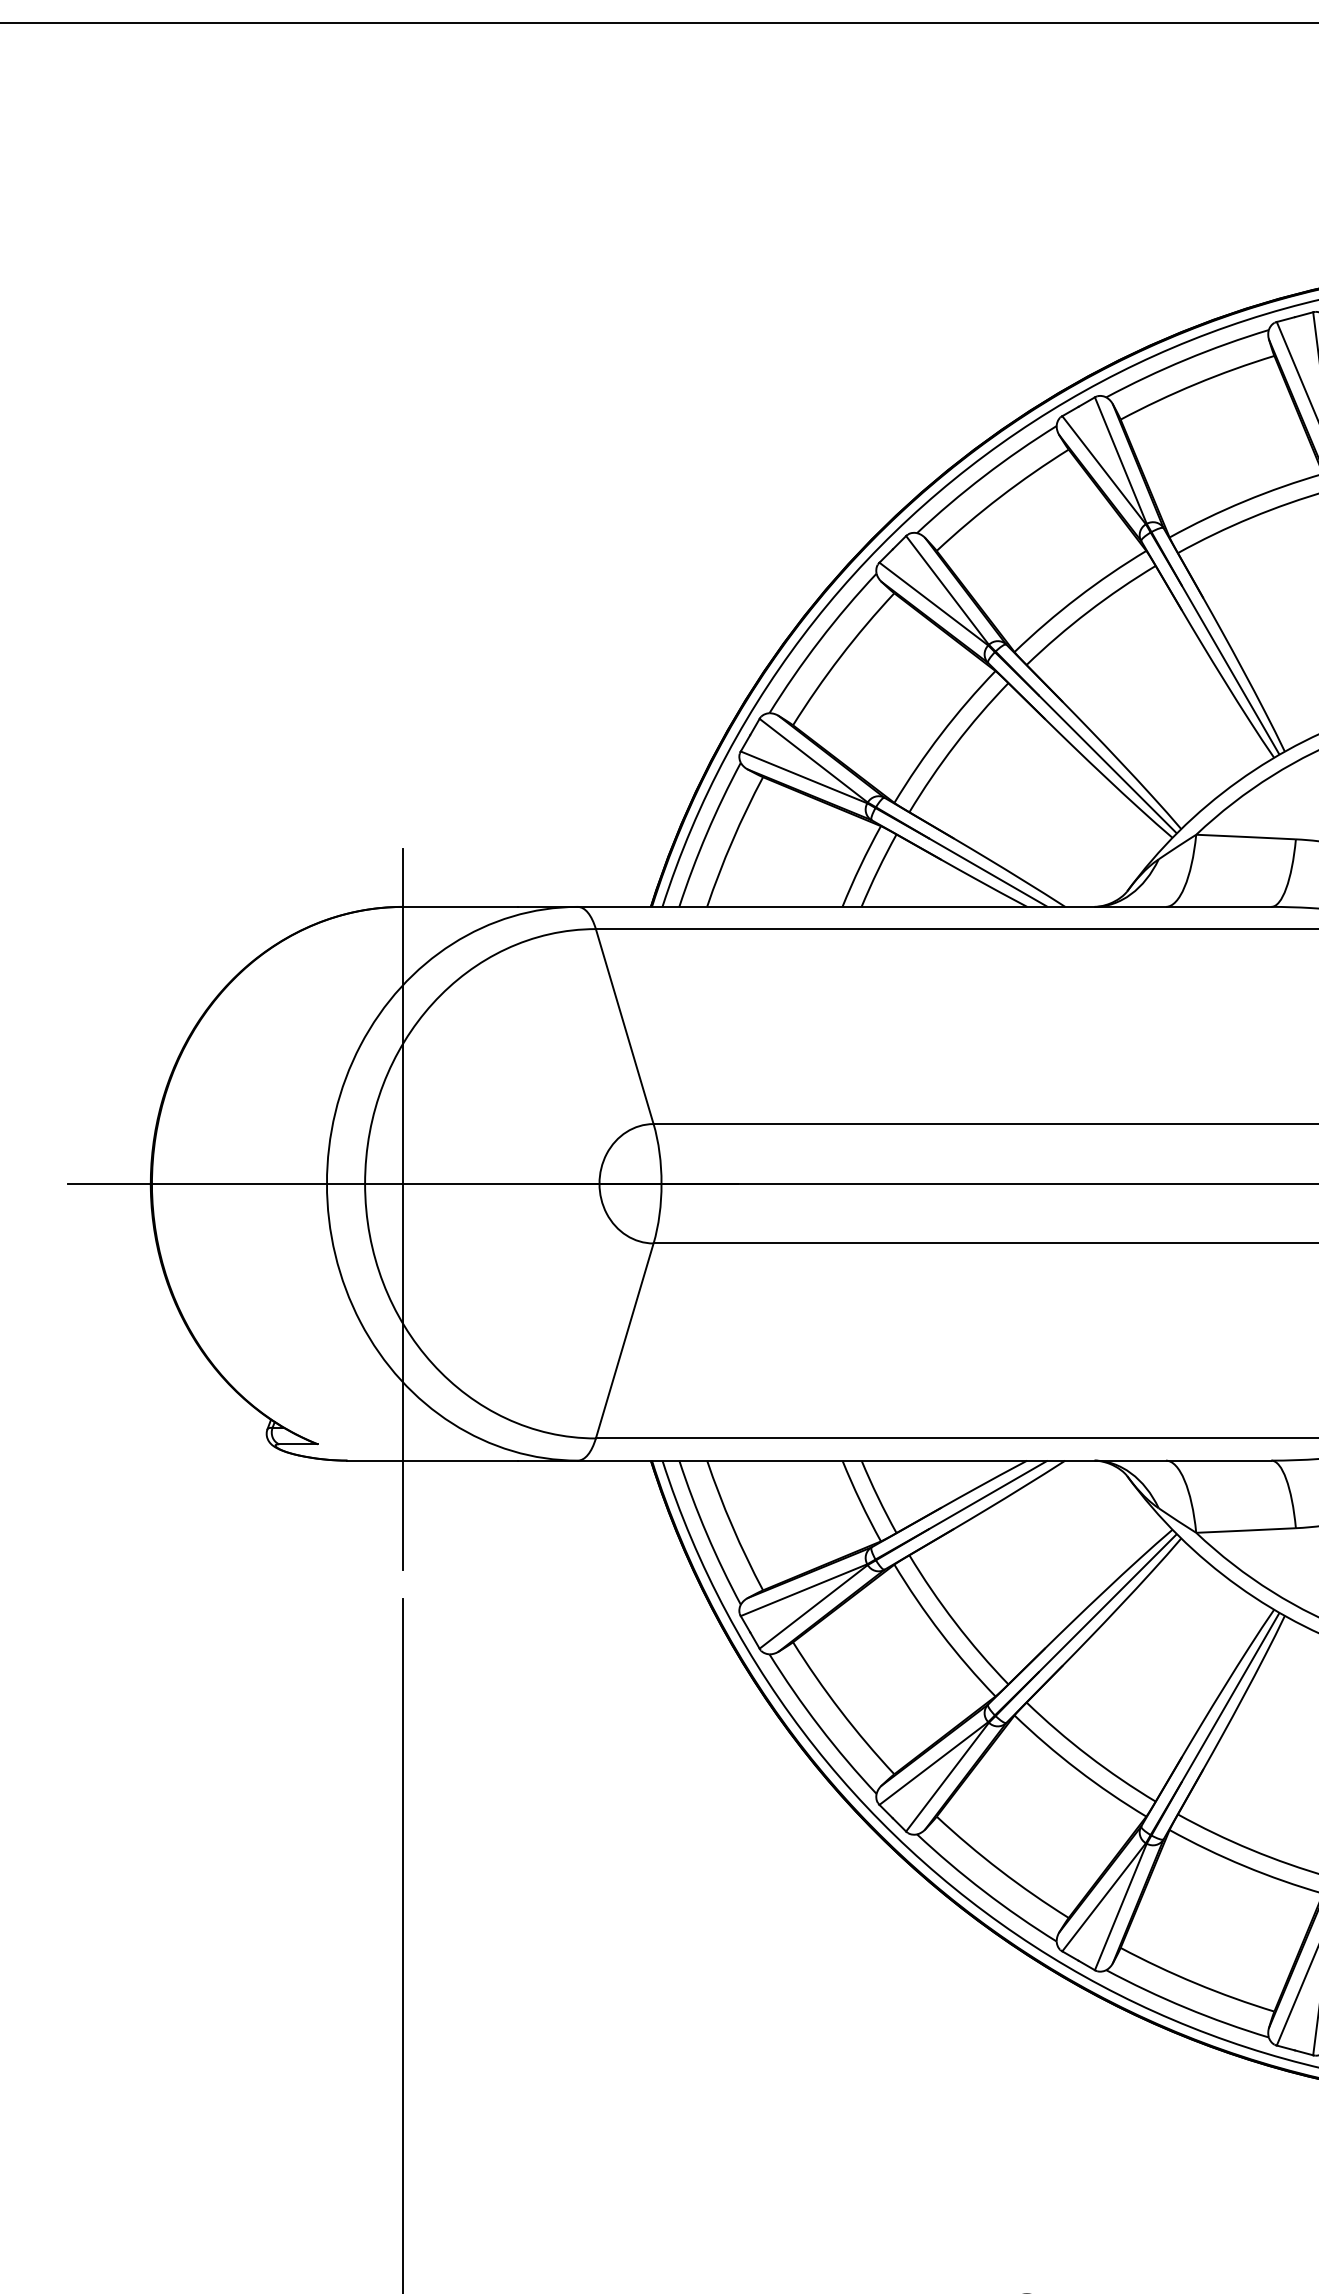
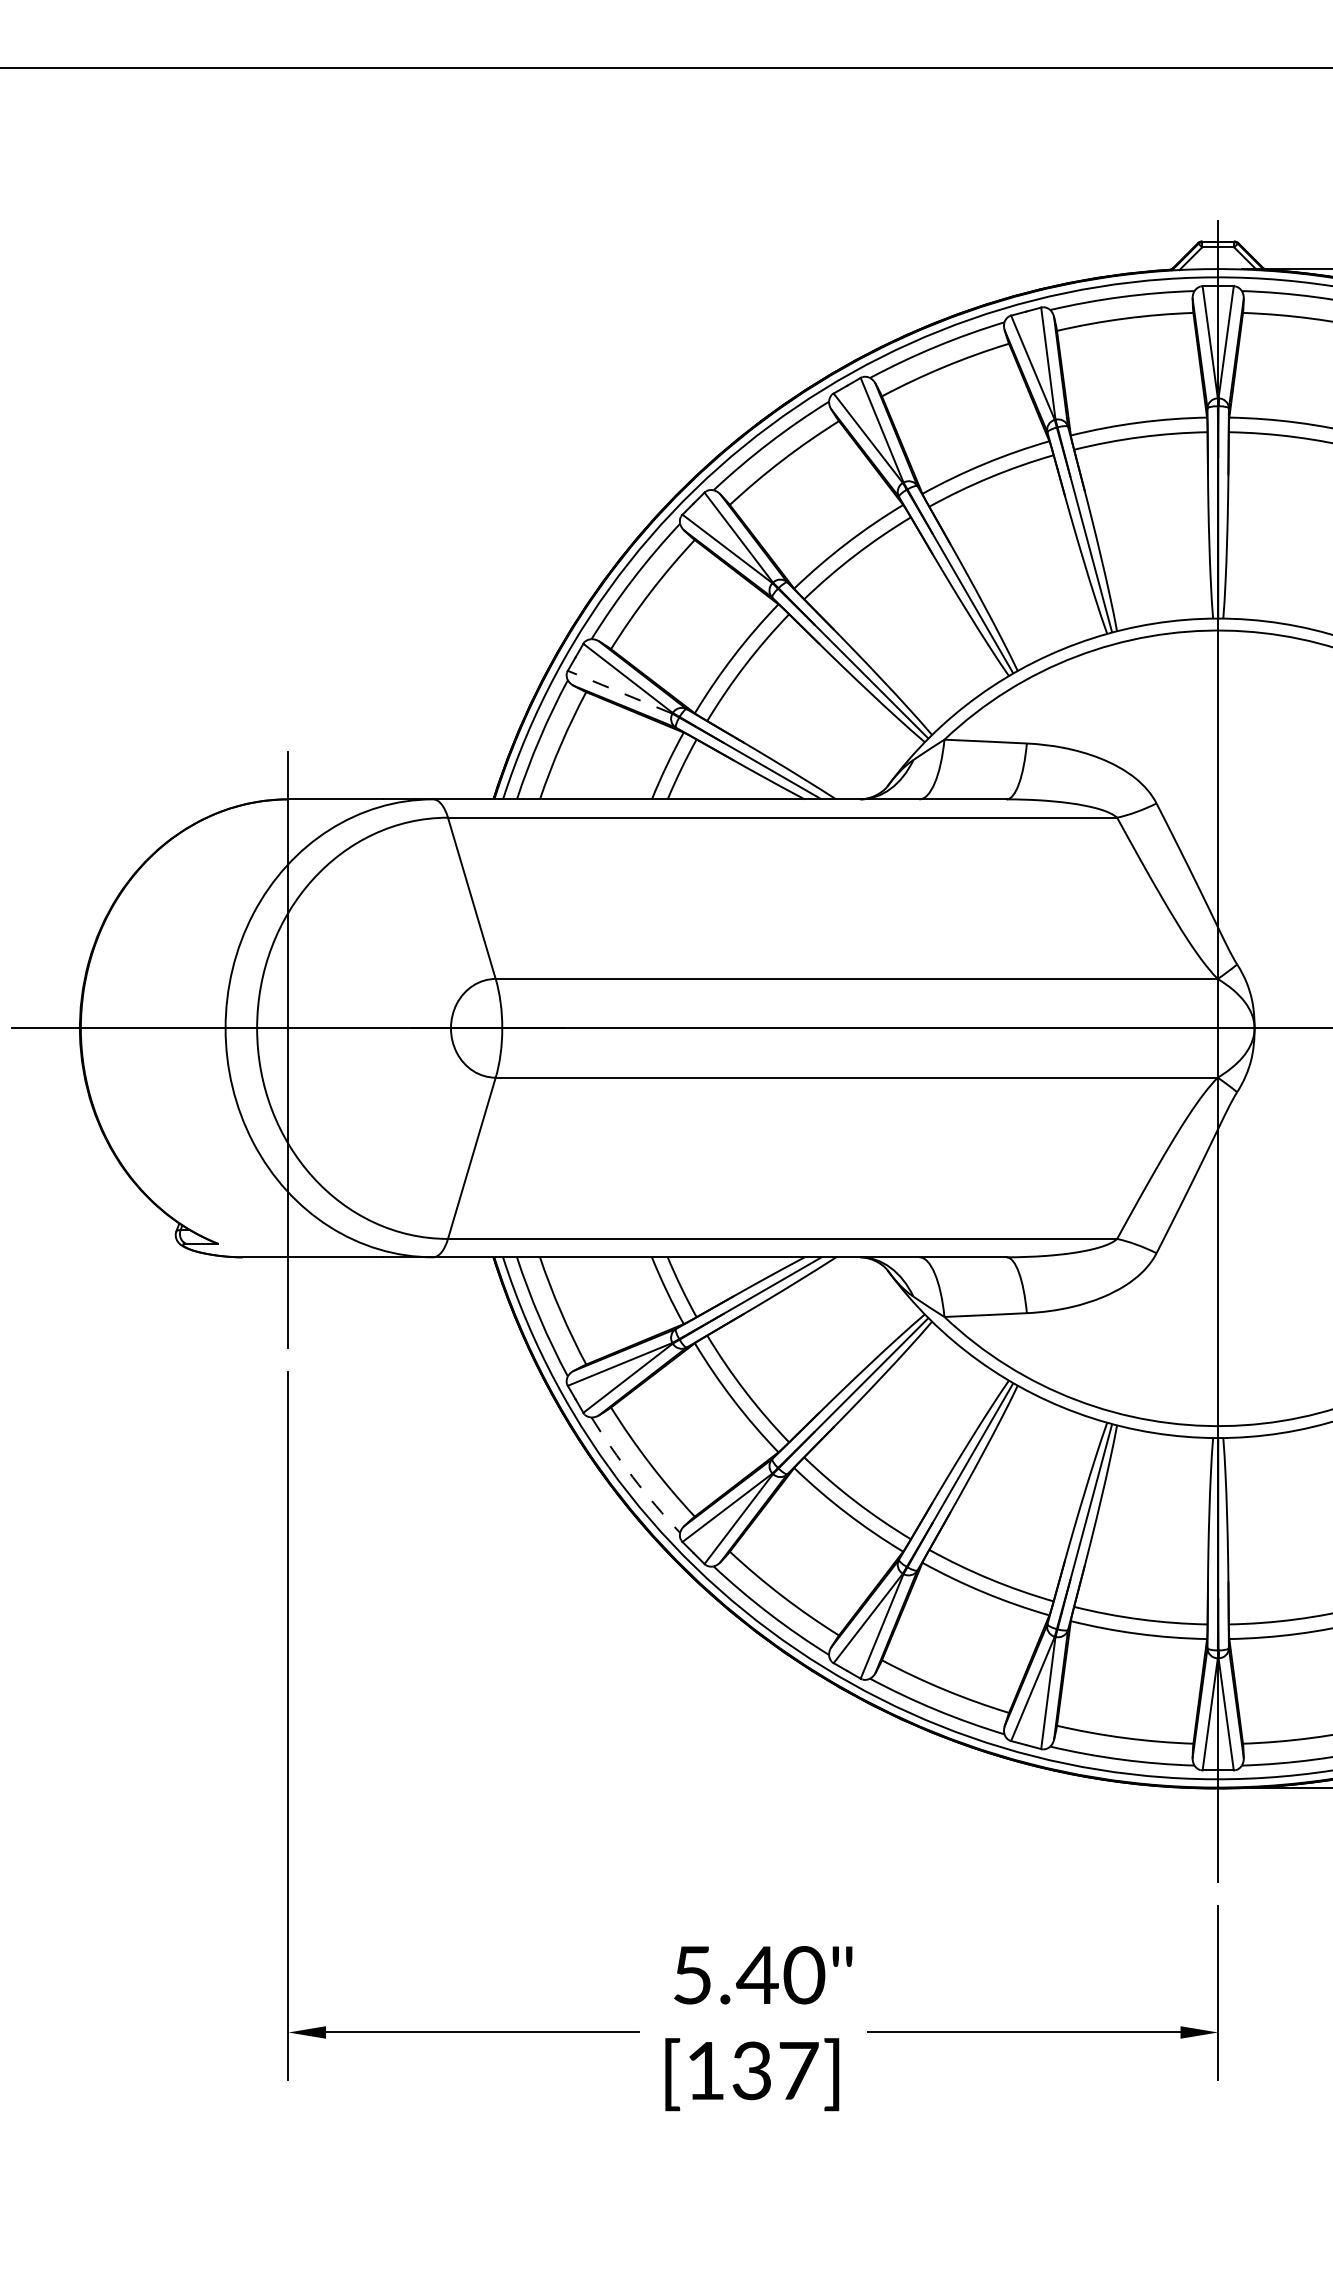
line: (804, 777) -> (620, 692), solid -> dashed
arc: (820, 1726) -> (633, 1477), solid -> dashed

